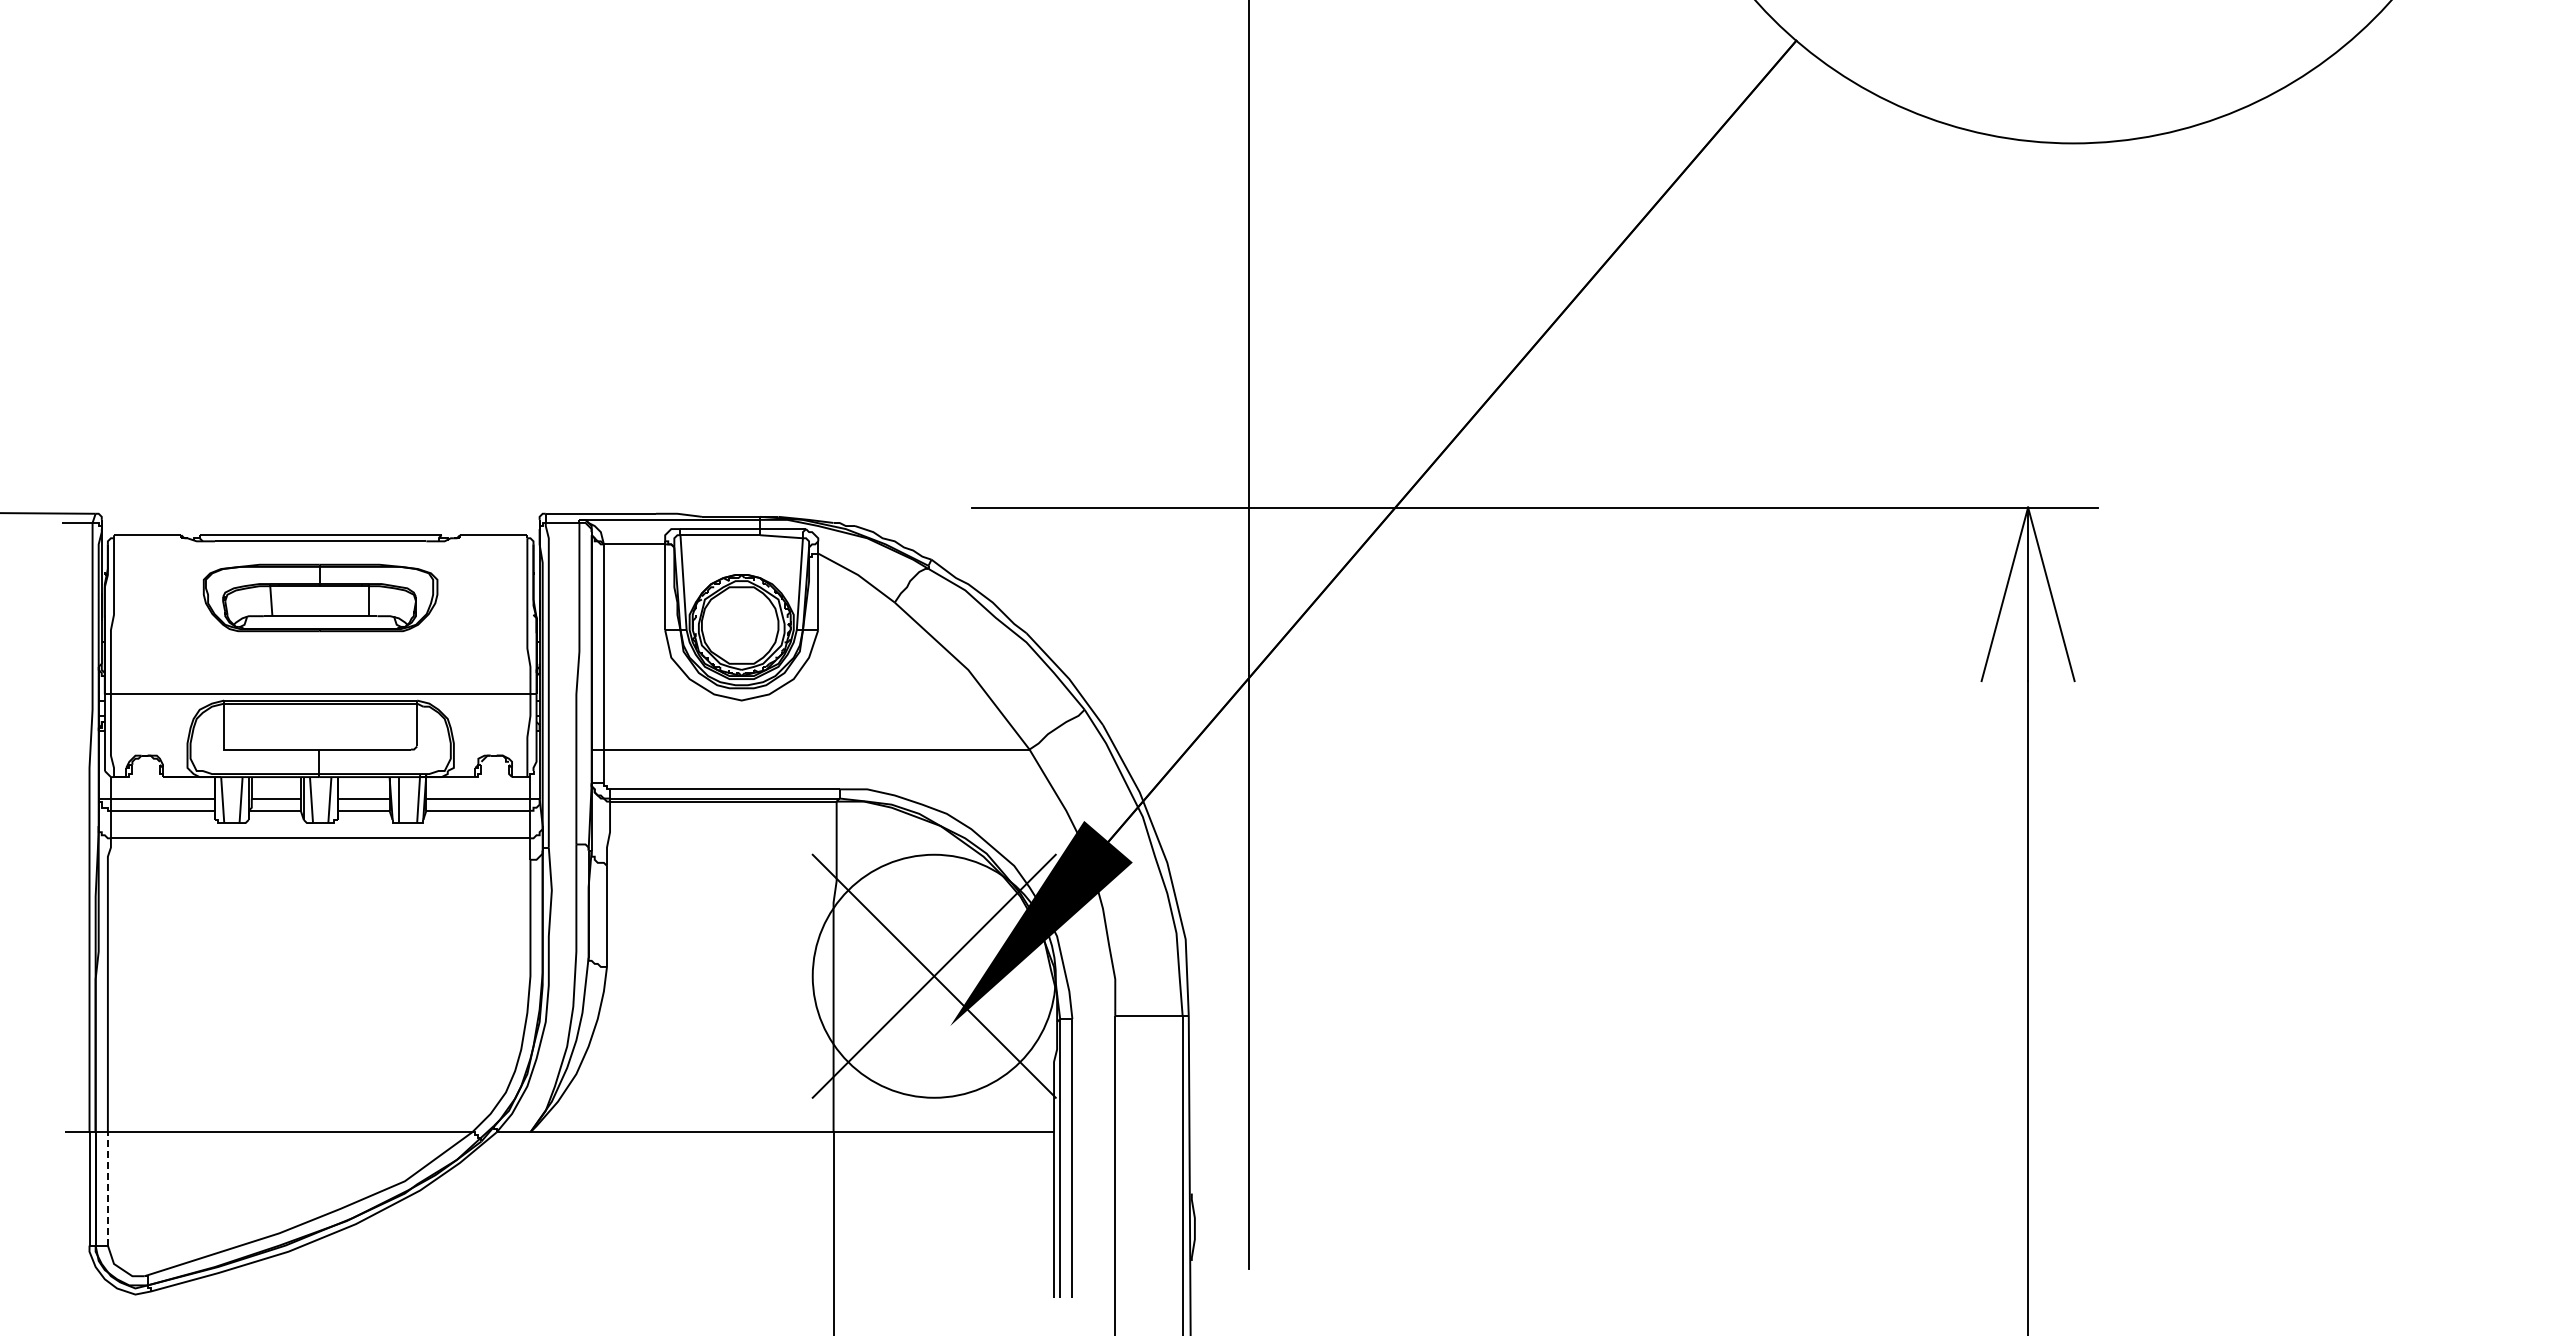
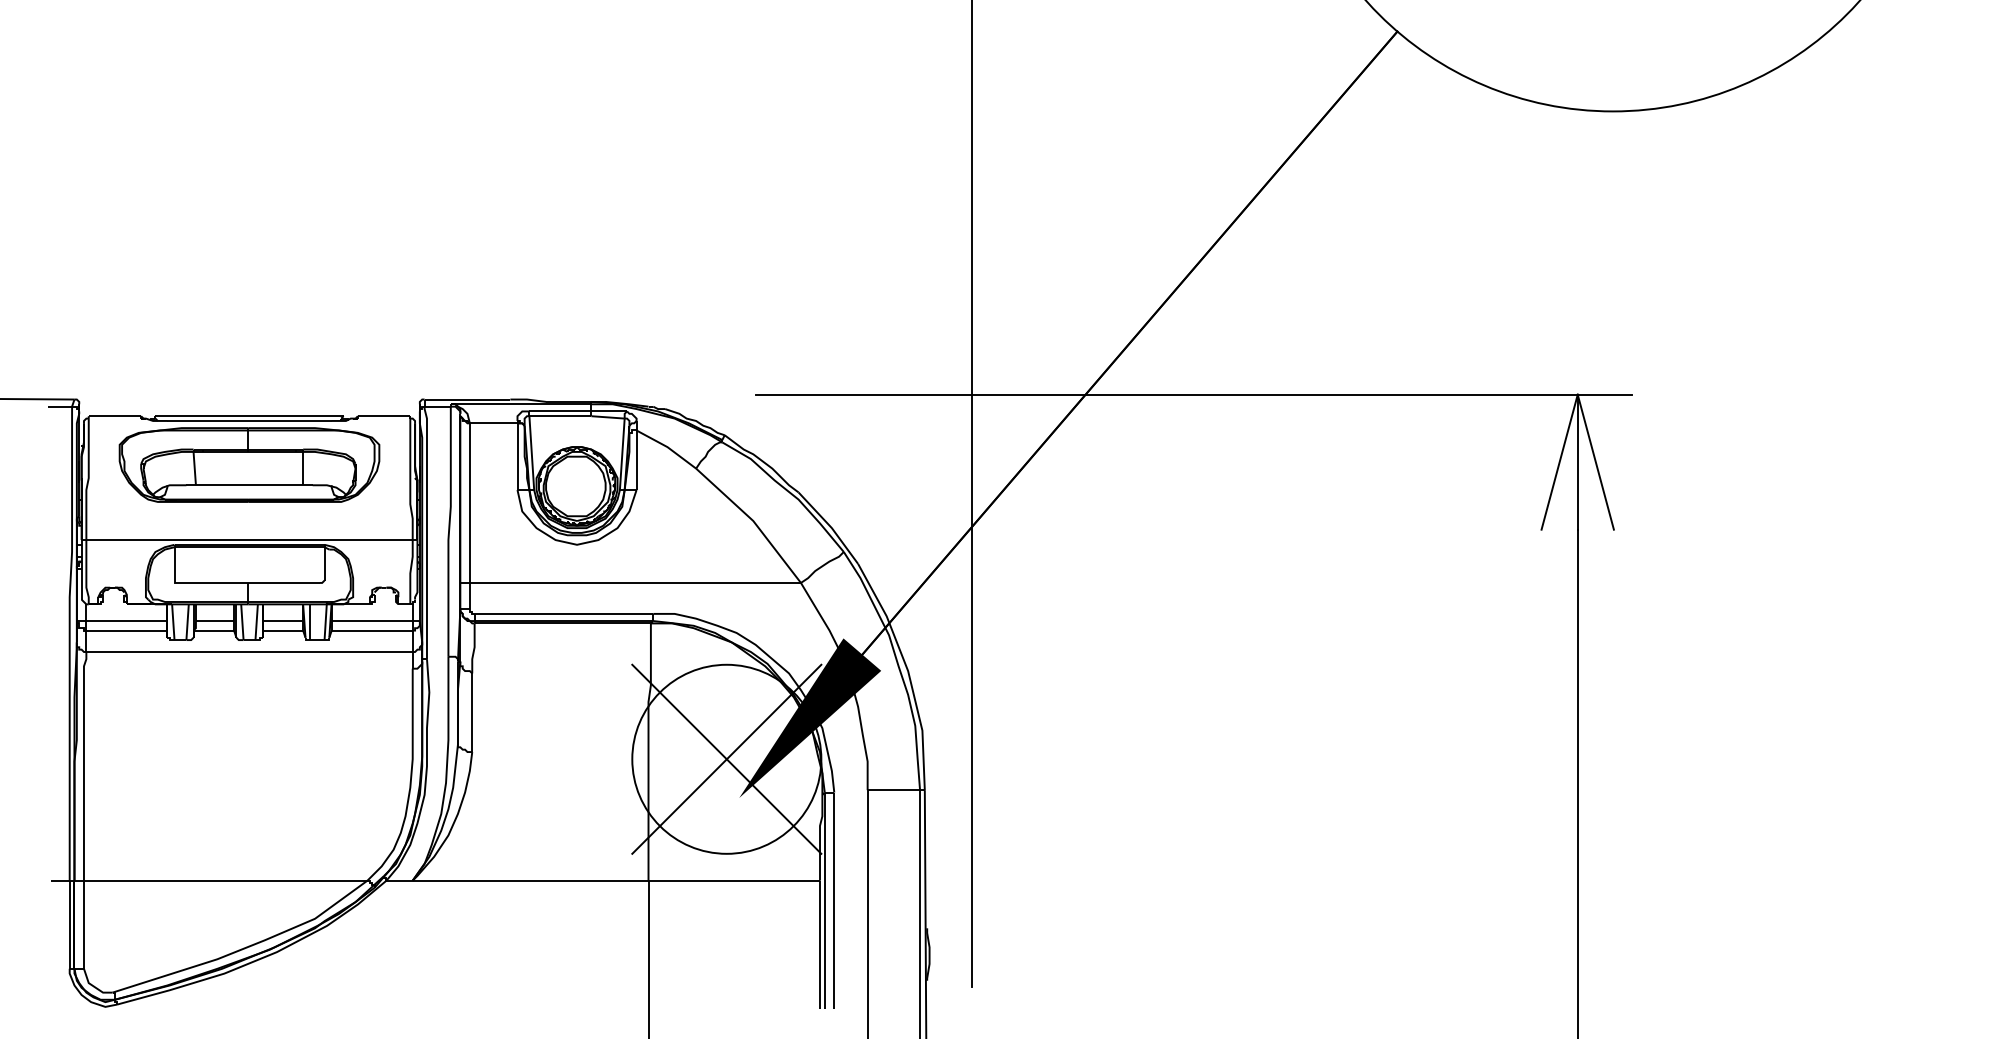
part: (320, 597) -> (249, 464), size x1.43
line: (107, 1188) -> (83, 924), dashed -> solid

